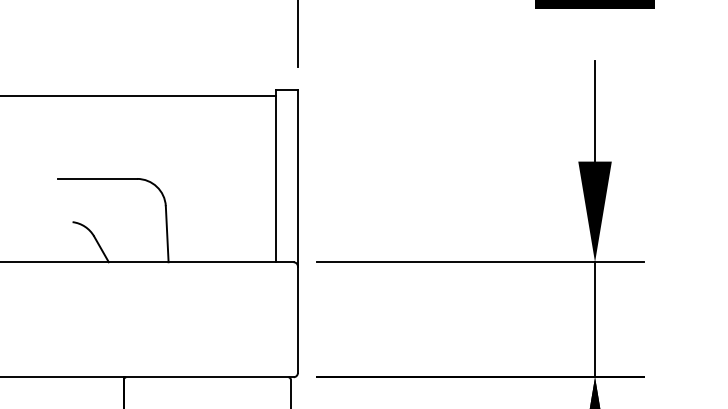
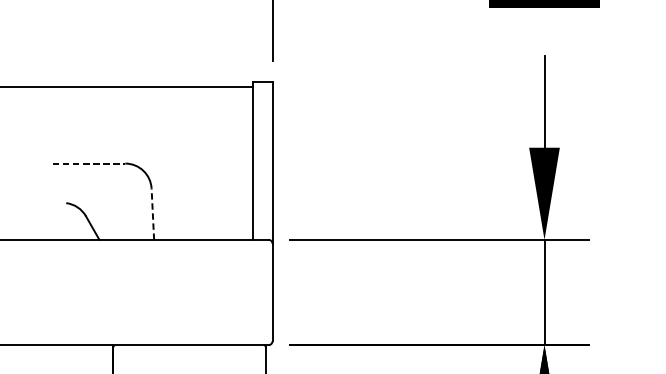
line: (97, 178) -> (89, 163), solid -> dashed
line: (167, 233) -> (153, 213), solid -> dashed

